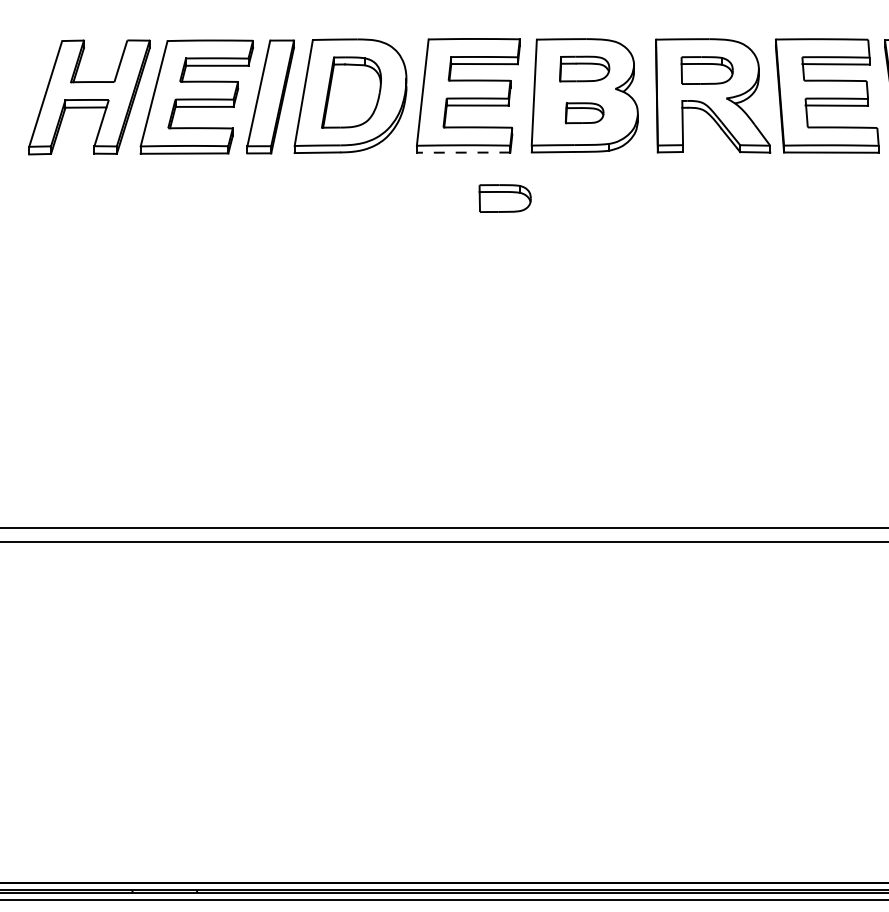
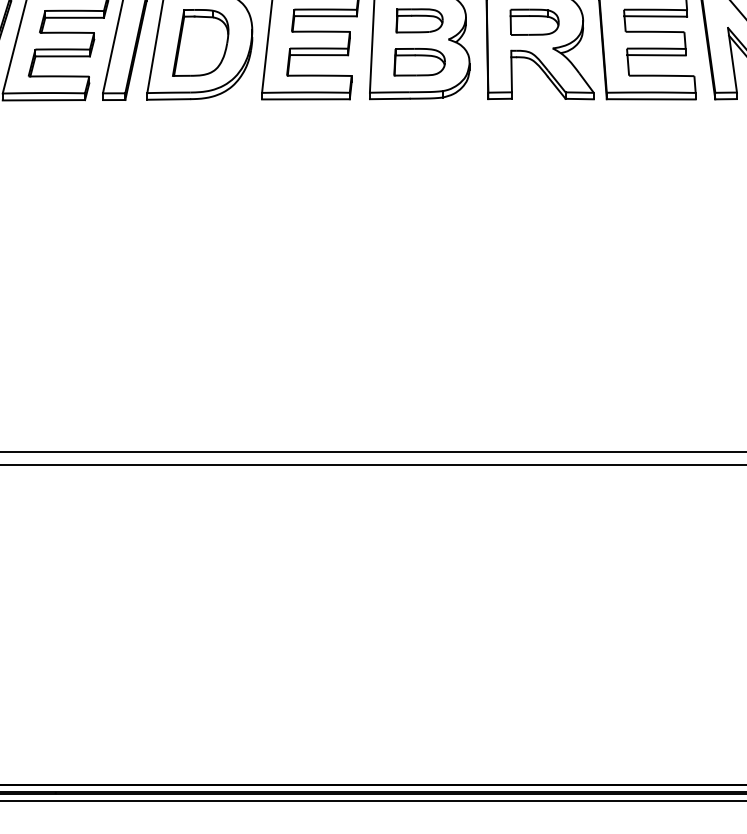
part: (584, 113) -> (419, 62), size x1.43
line: (463, 152) -> (305, 99), dashed -> solid
part: (504, 198) -> (344, 142), removed

